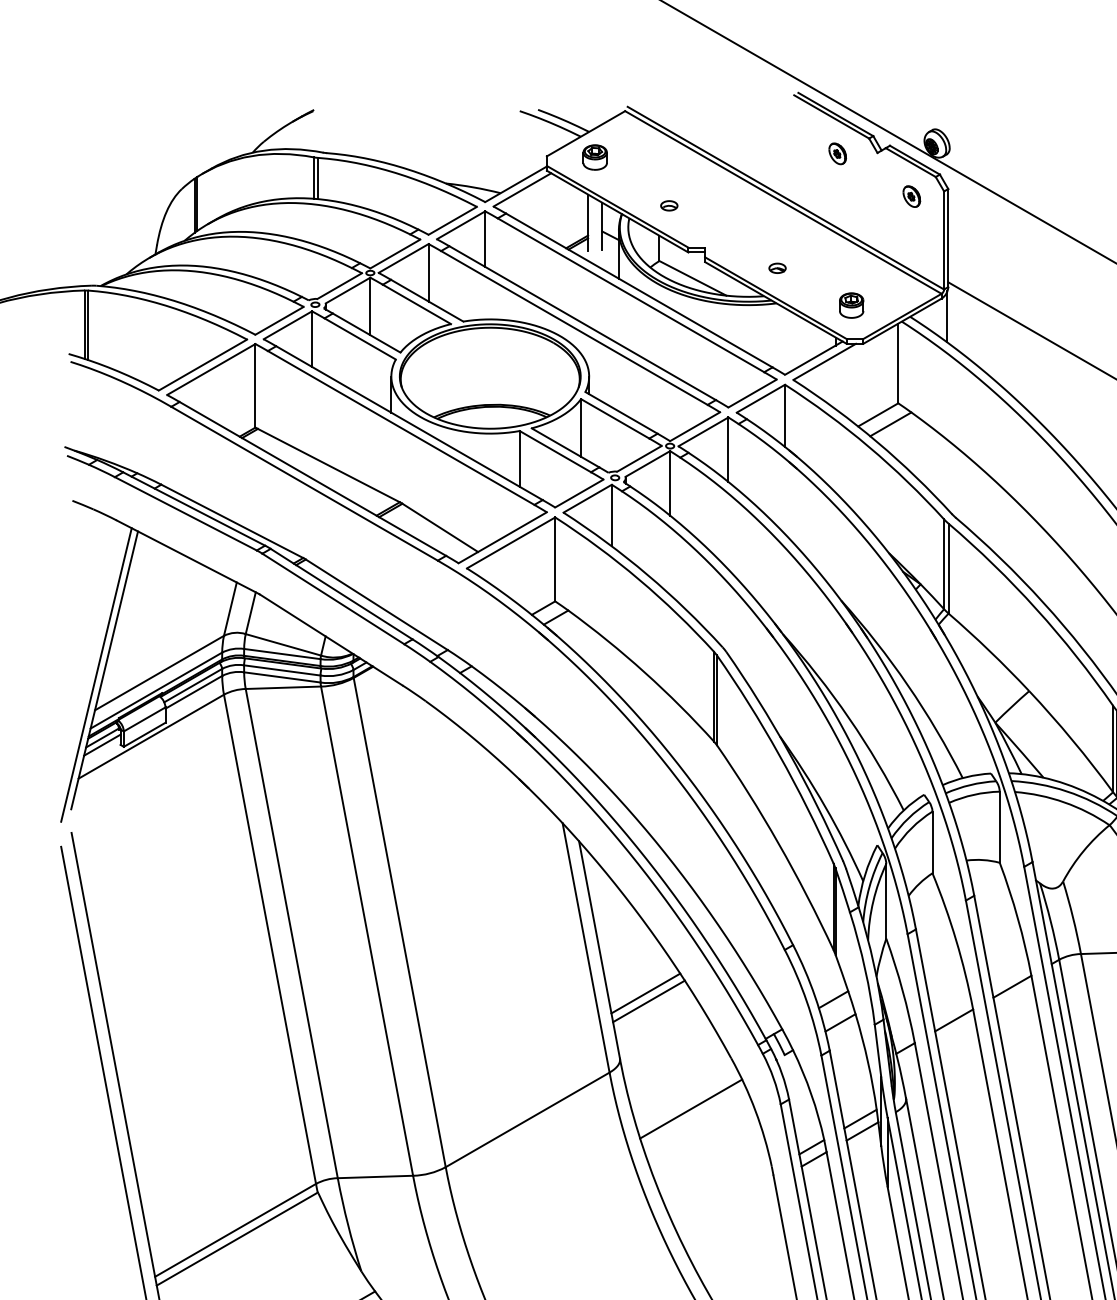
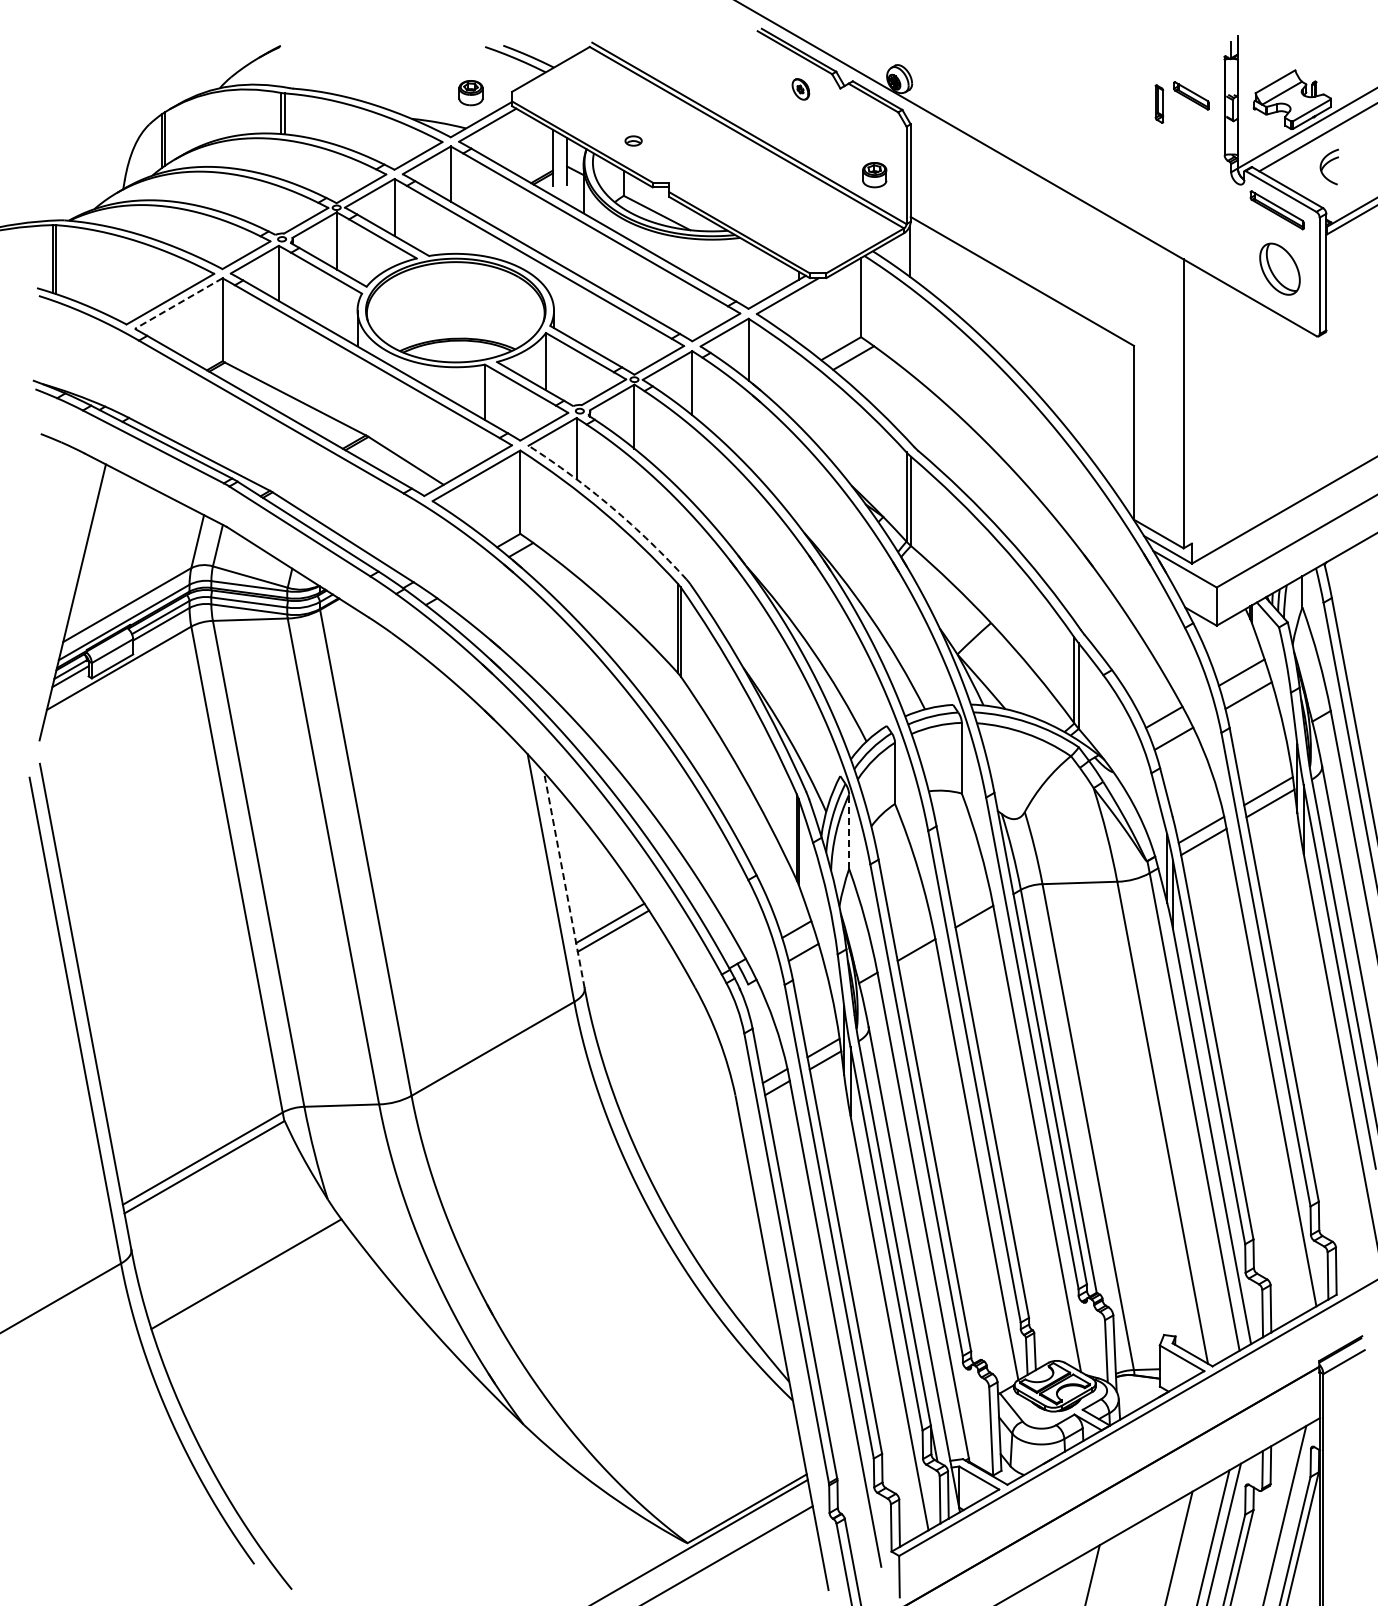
part: (594, 157) -> (470, 93), moved
part: (911, 196) -> (874, 131), removed
part: (777, 267) -> (741, 202), removed
part: (851, 305) -> (874, 175), moved
line: (211, 369) -> (178, 303), solid -> dashed
arc: (647, 574) -> (611, 507), solid -> dashed
line: (96, 674) -> (64, 606), removed
line: (886, 901) -> (849, 831), solid -> dashed
line: (599, 950) -> (564, 880), solid -> dashed
line: (690, 1108) -> (654, 1037), removed

